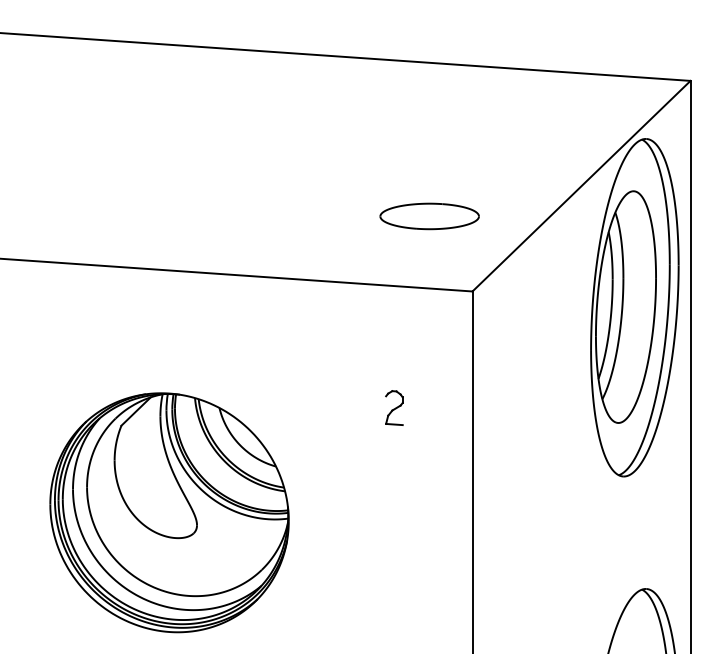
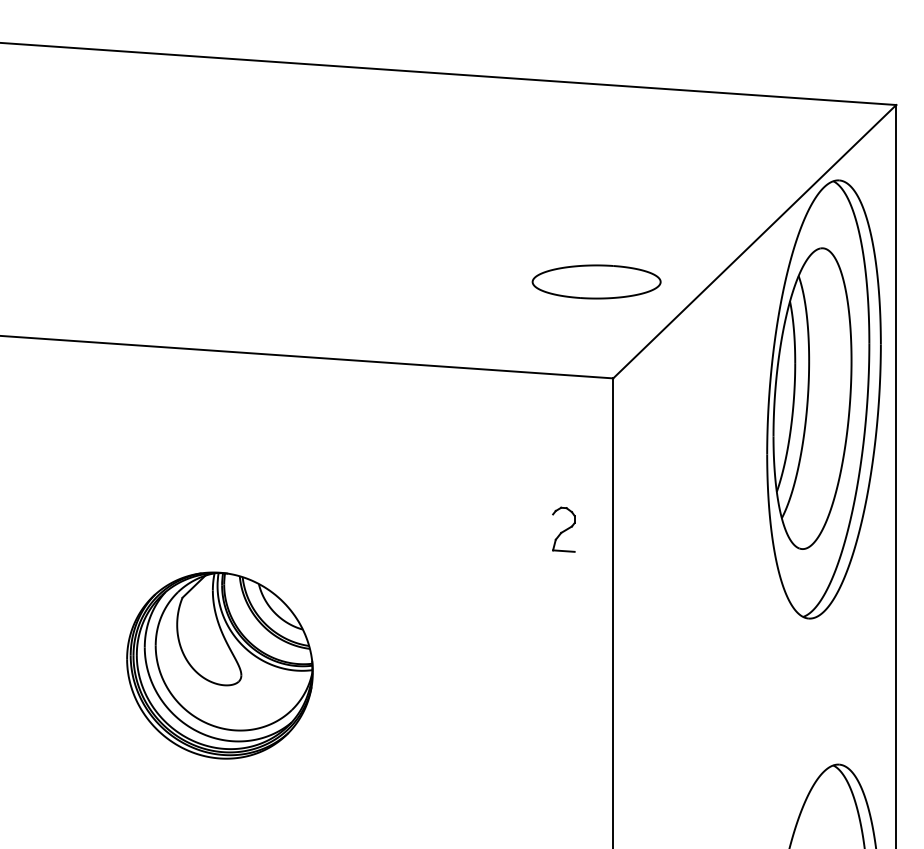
part: (429, 216) -> (596, 281), moved
part: (394, 407) -> (563, 529), moved
part: (169, 512) -> (219, 665), size x0.6

